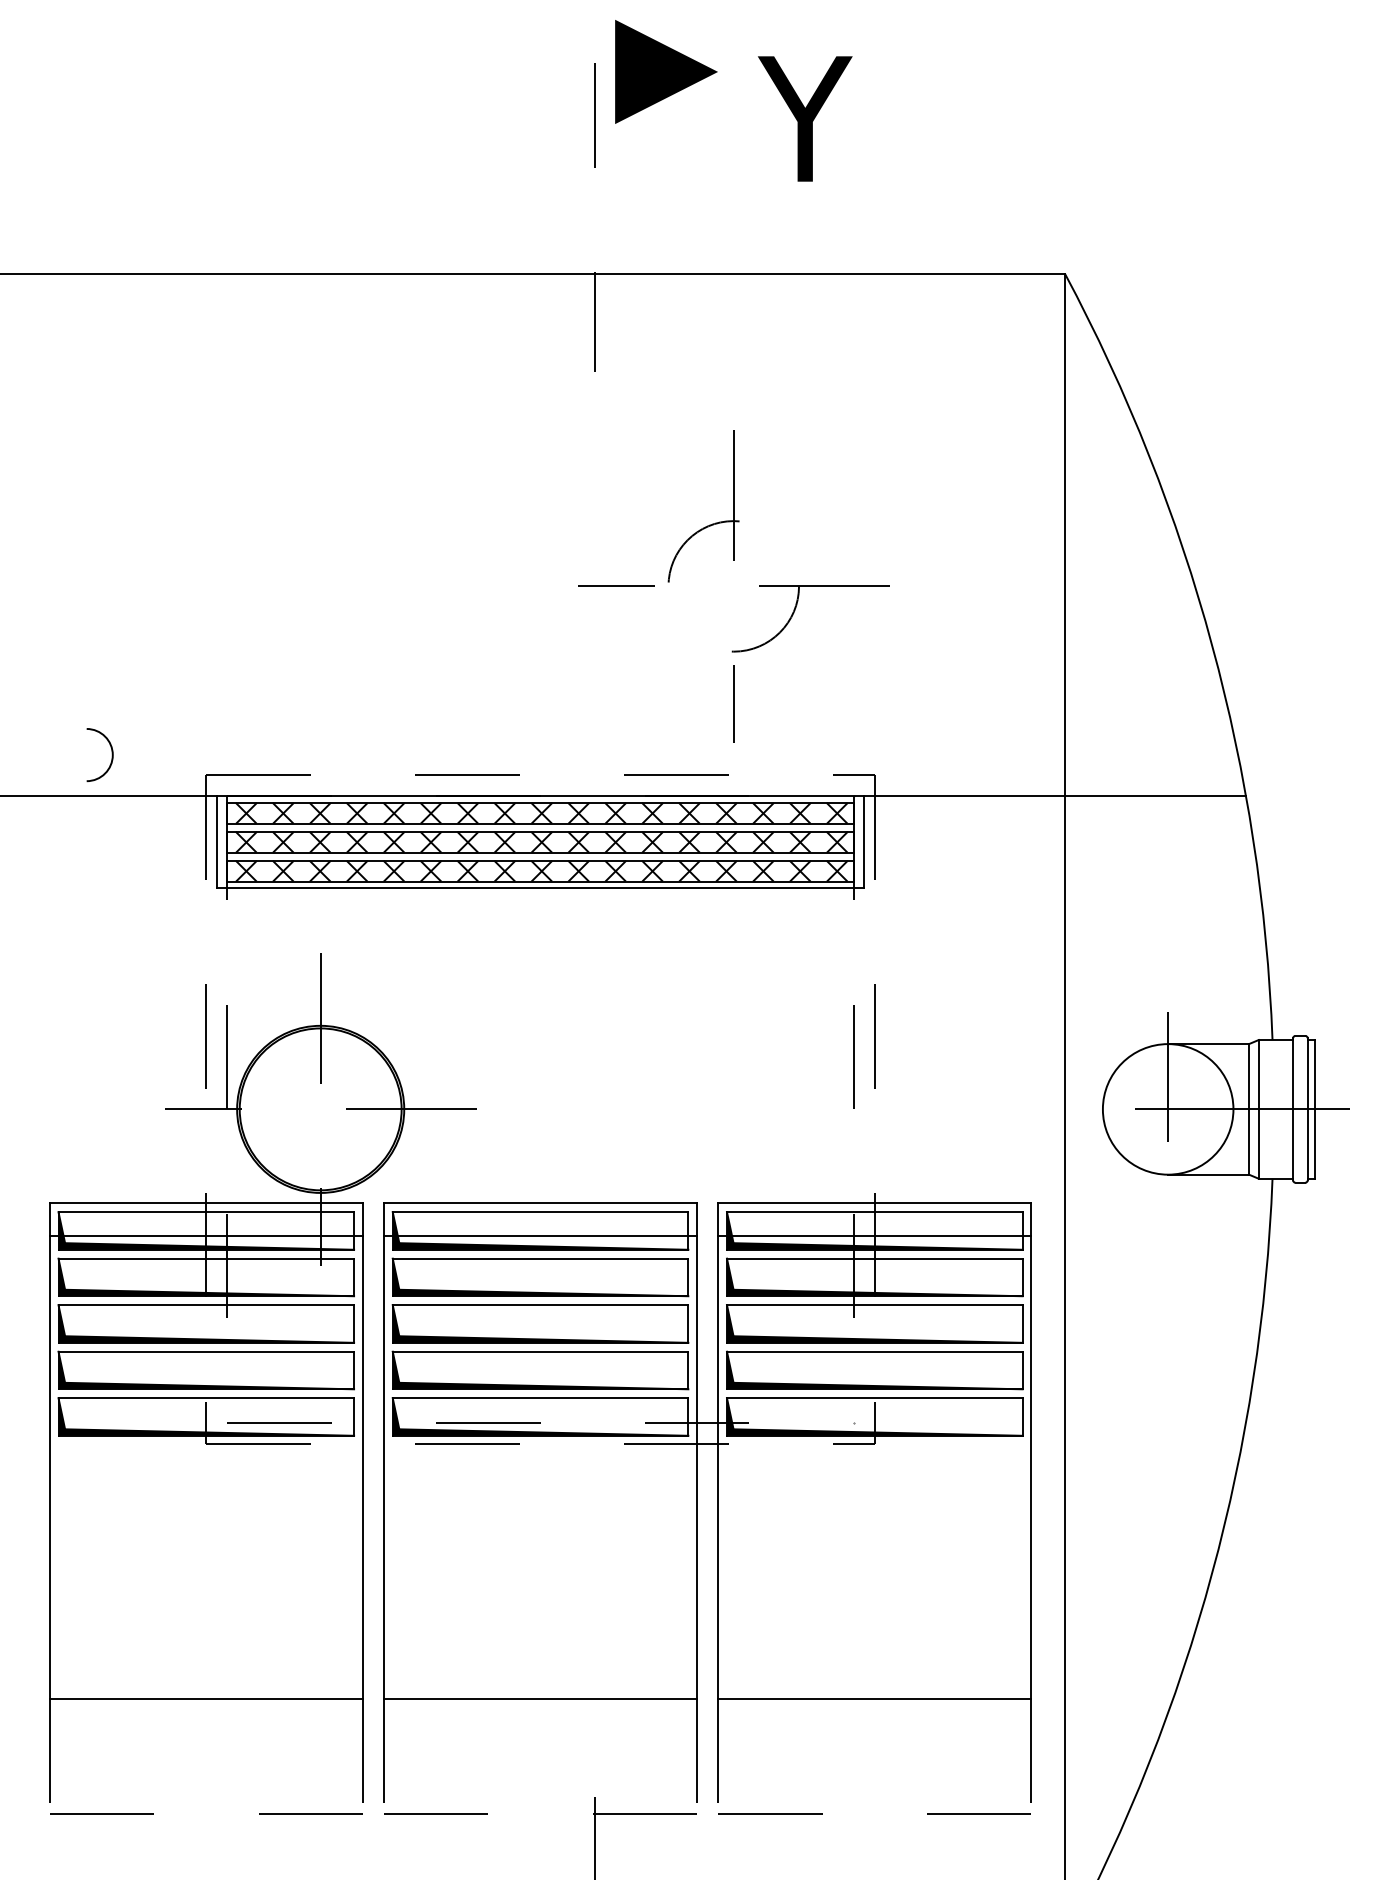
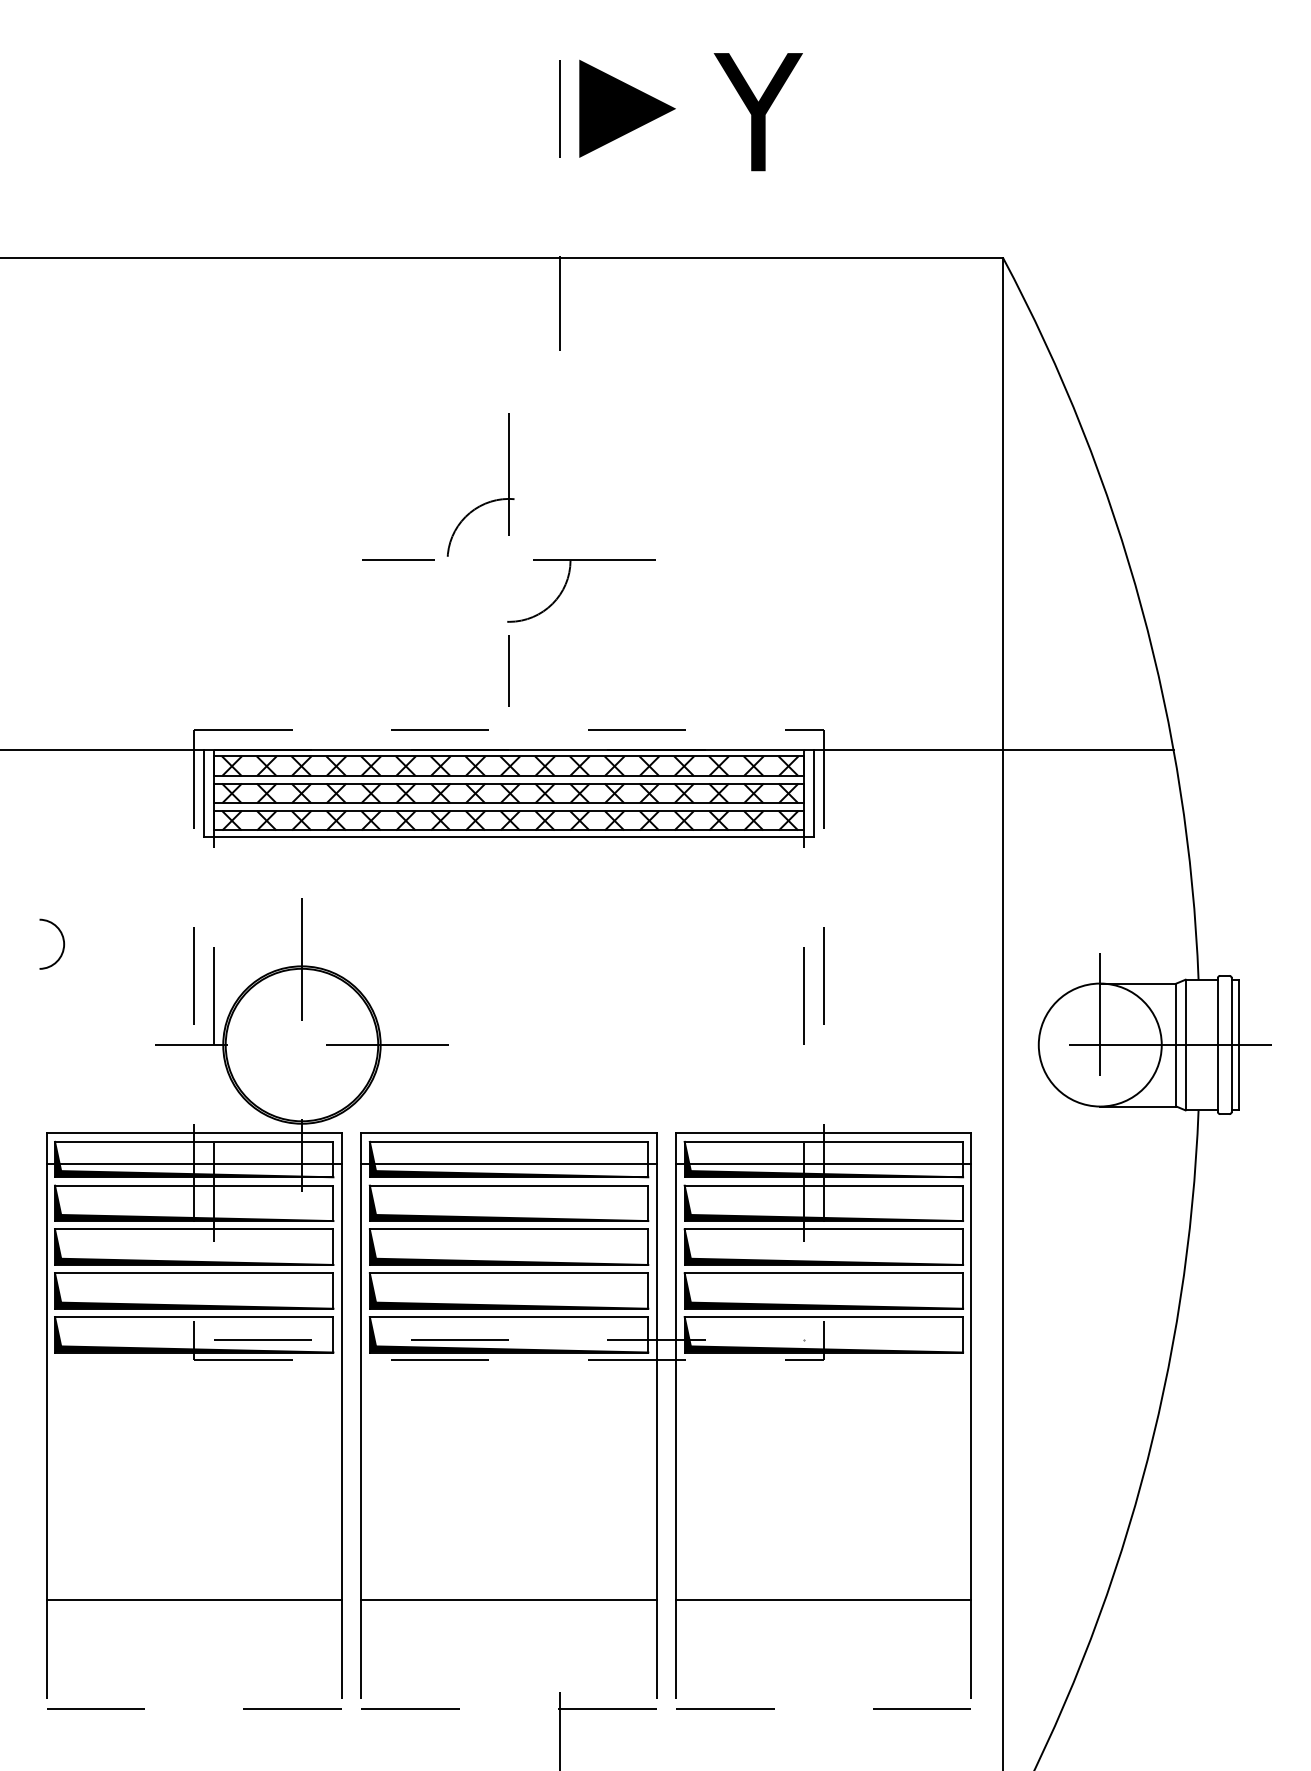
line: (666, 71) -> (627, 108), moved
part: (733, 559) -> (508, 535), moved
arc: (111, 751) -> (62, 940), moved

